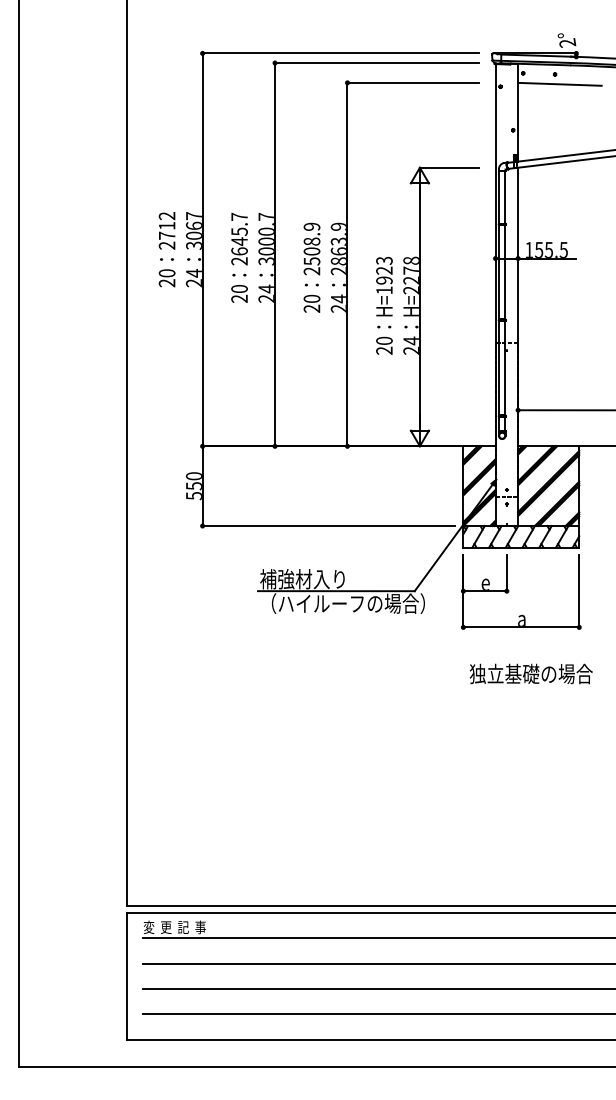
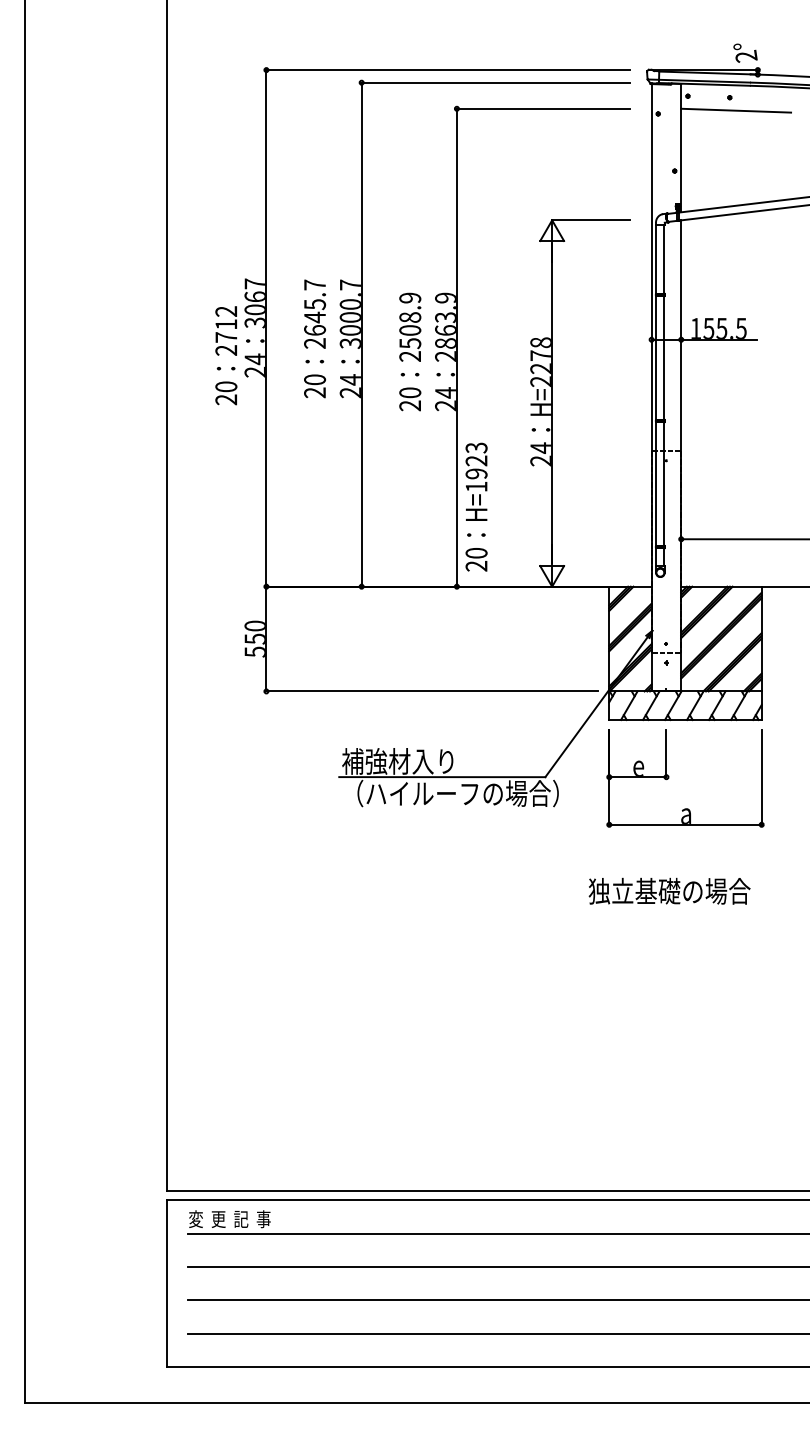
text: (166, 249) -> (225, 355), moved
text: (384, 305) -> (476, 506), moved
text: (530, 673) -> (668, 890), moved

